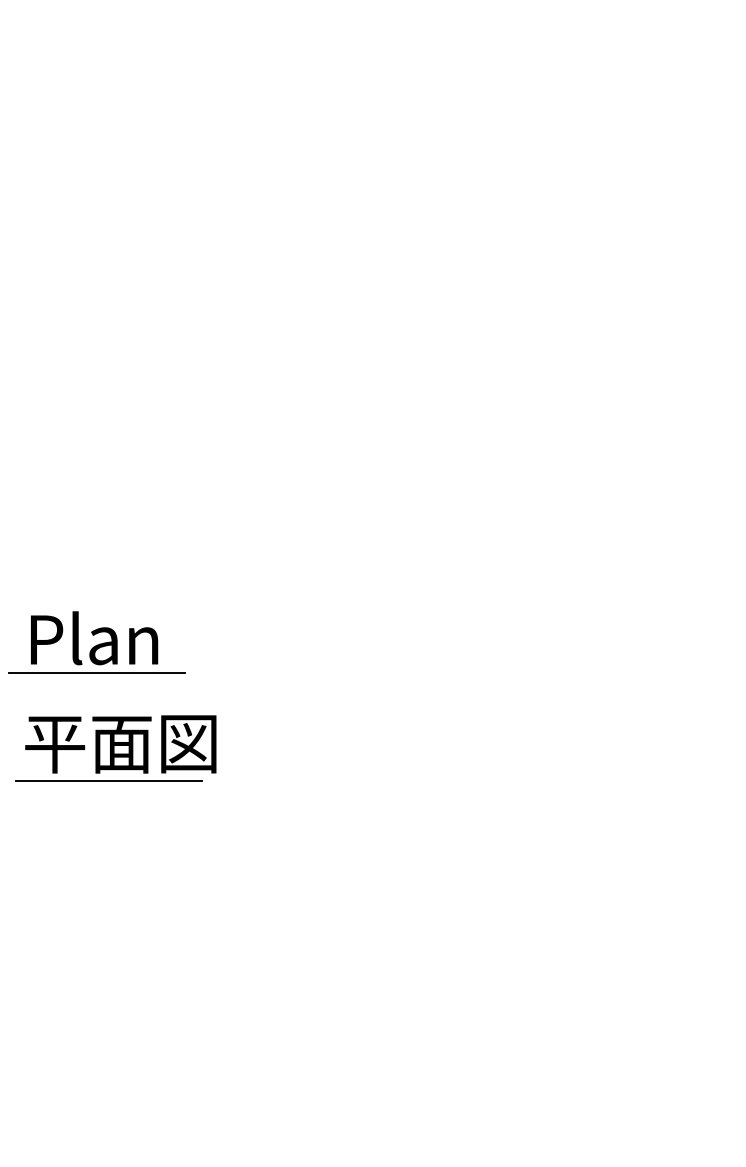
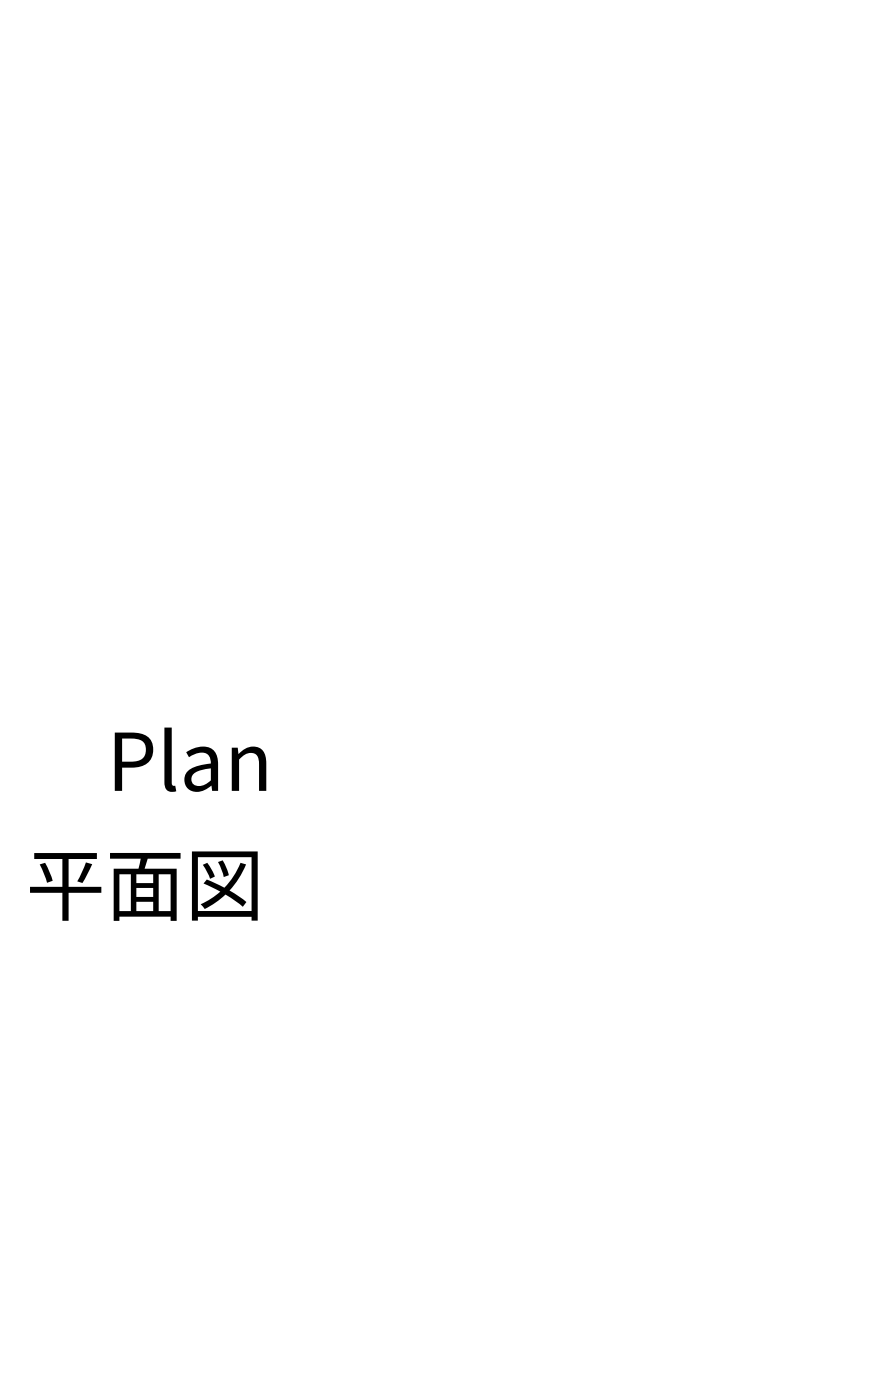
text: (94, 638) -> (190, 759), moved
line: (97, 673) -> (115, 801), removed
line: (108, 780) -> (129, 929), removed

